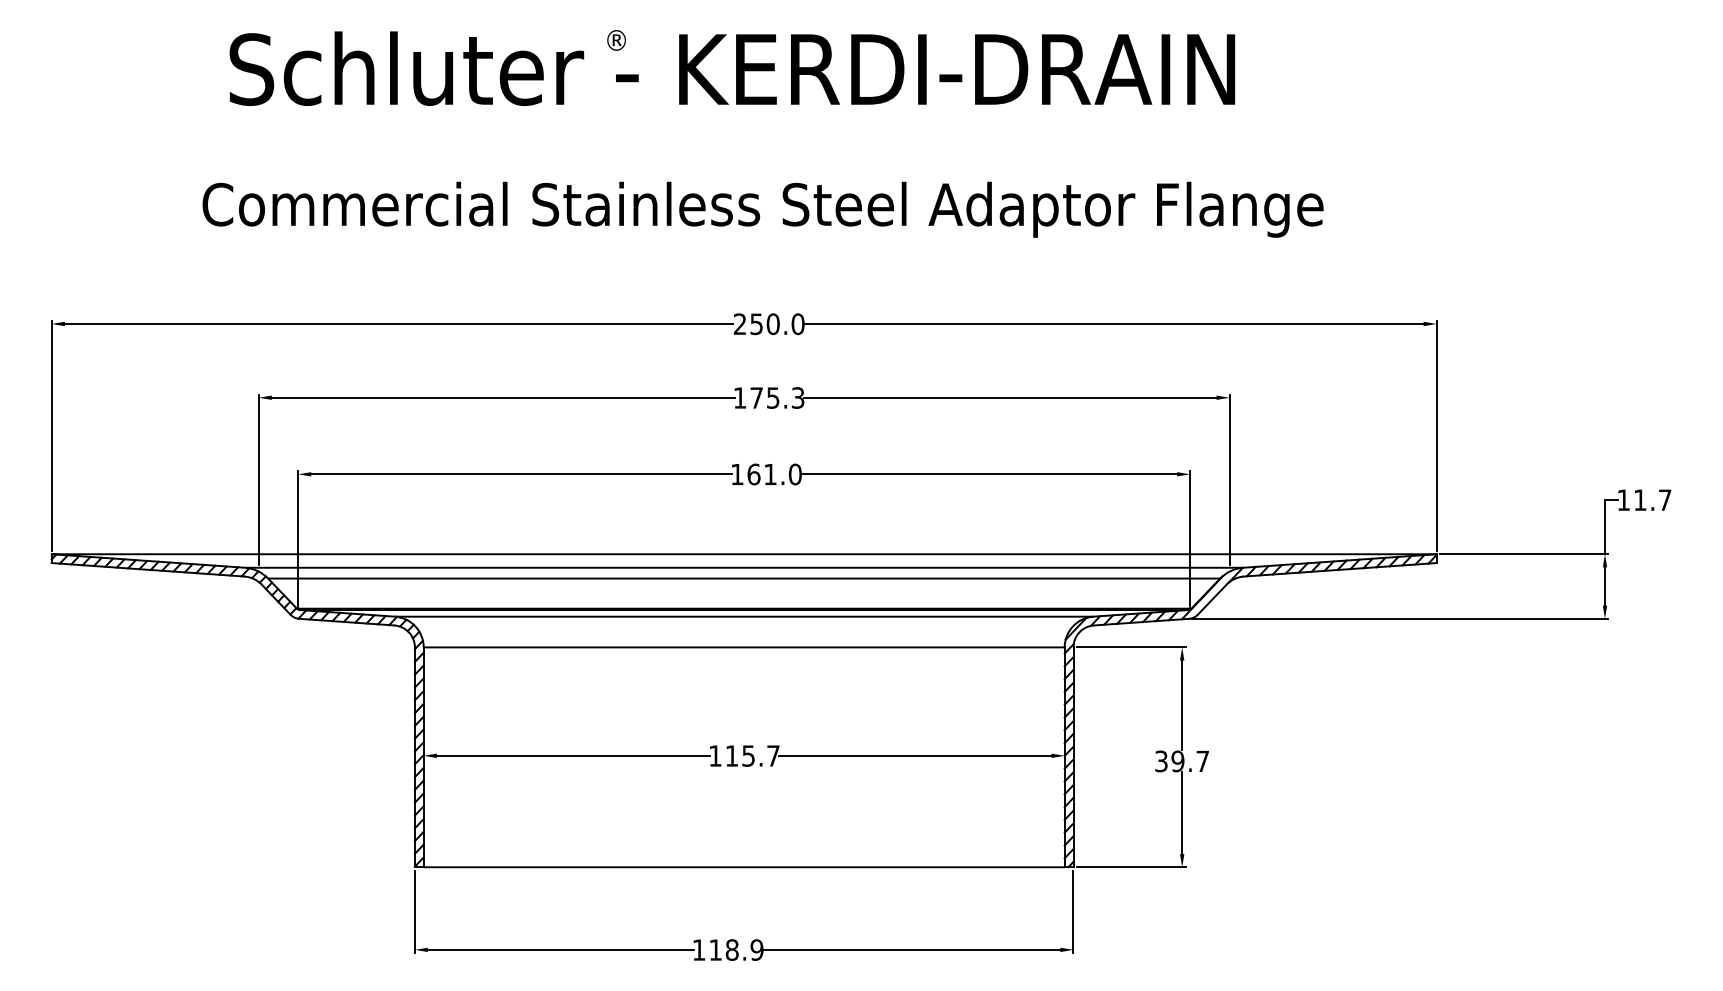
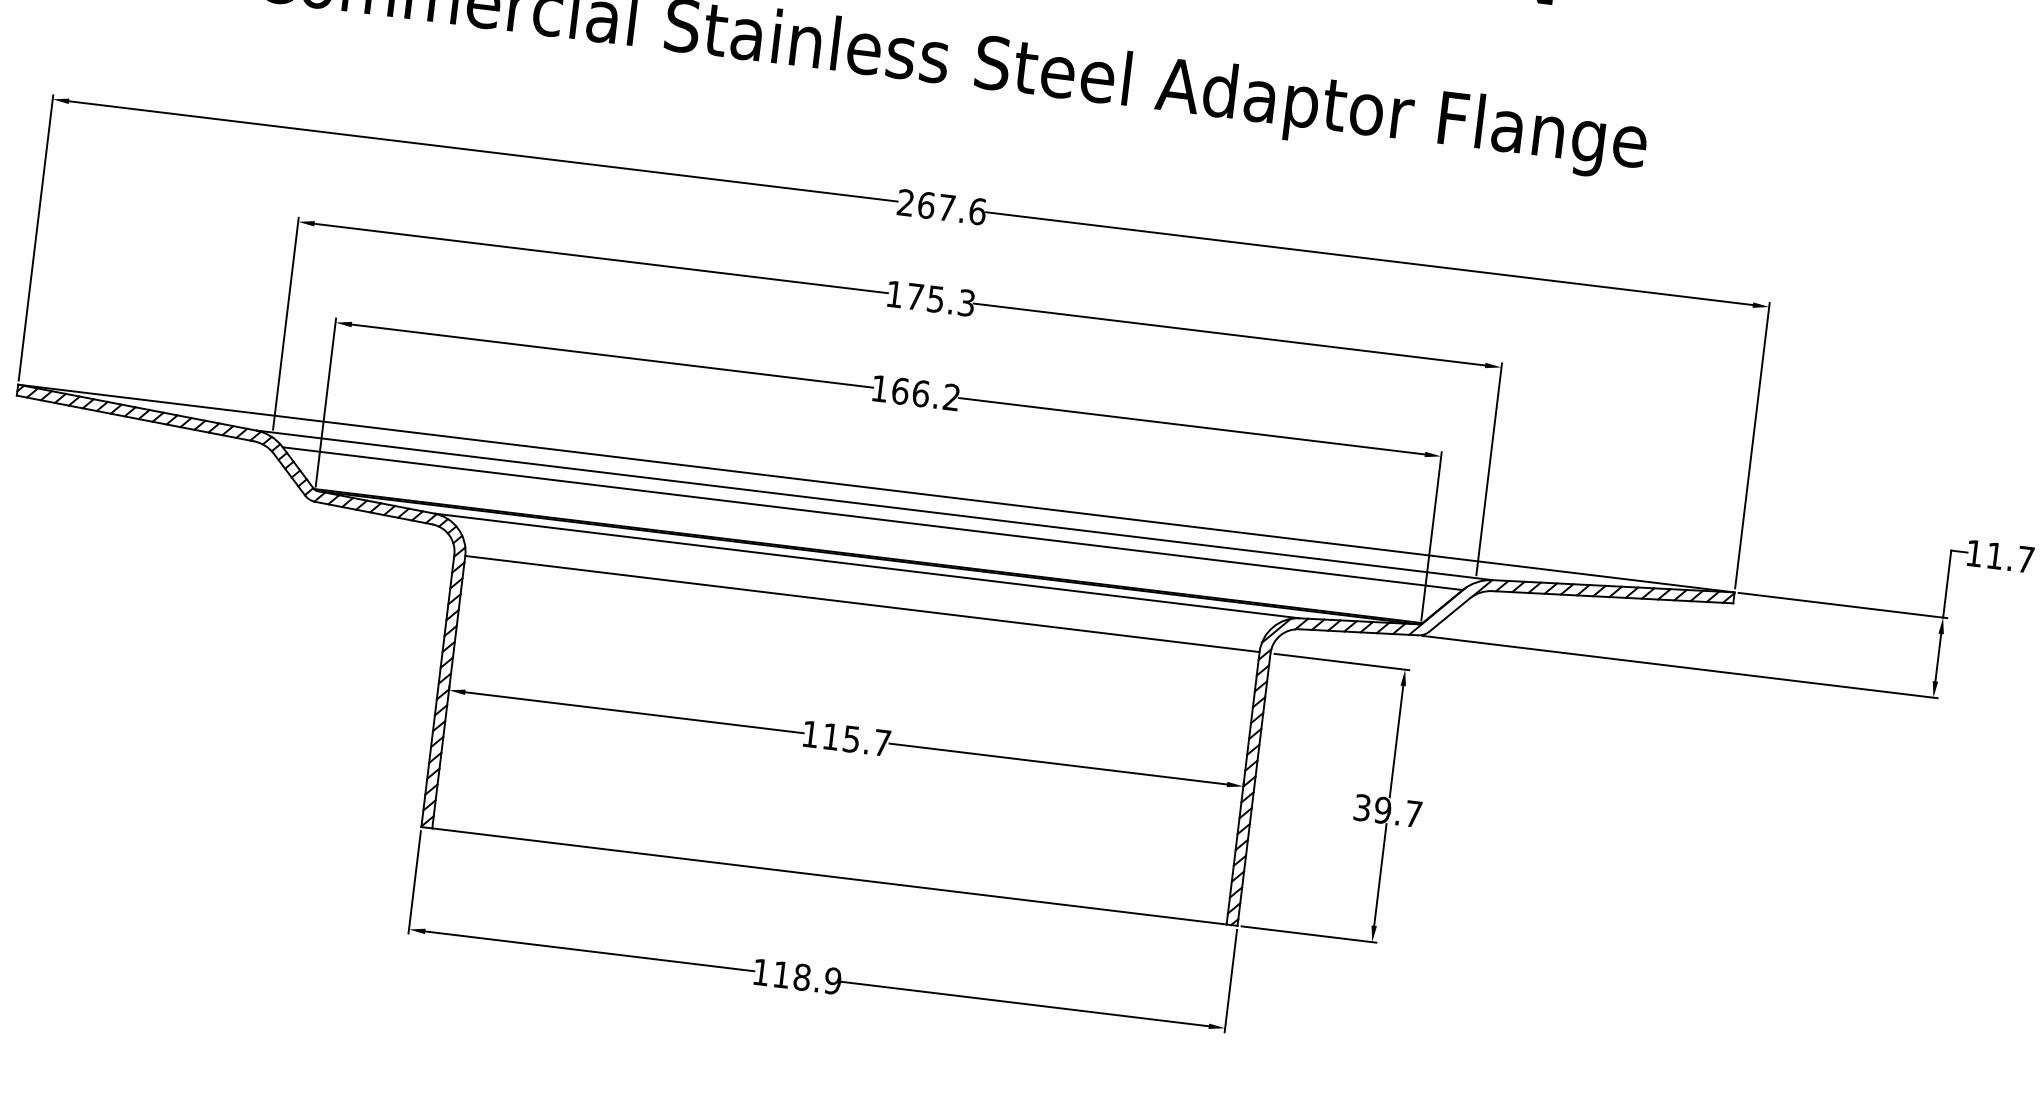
text: (777, 324) -> (952, 208), 250.0 -> 267.6
text: (782, 474) -> (935, 395), 161.0 -> 166.2

